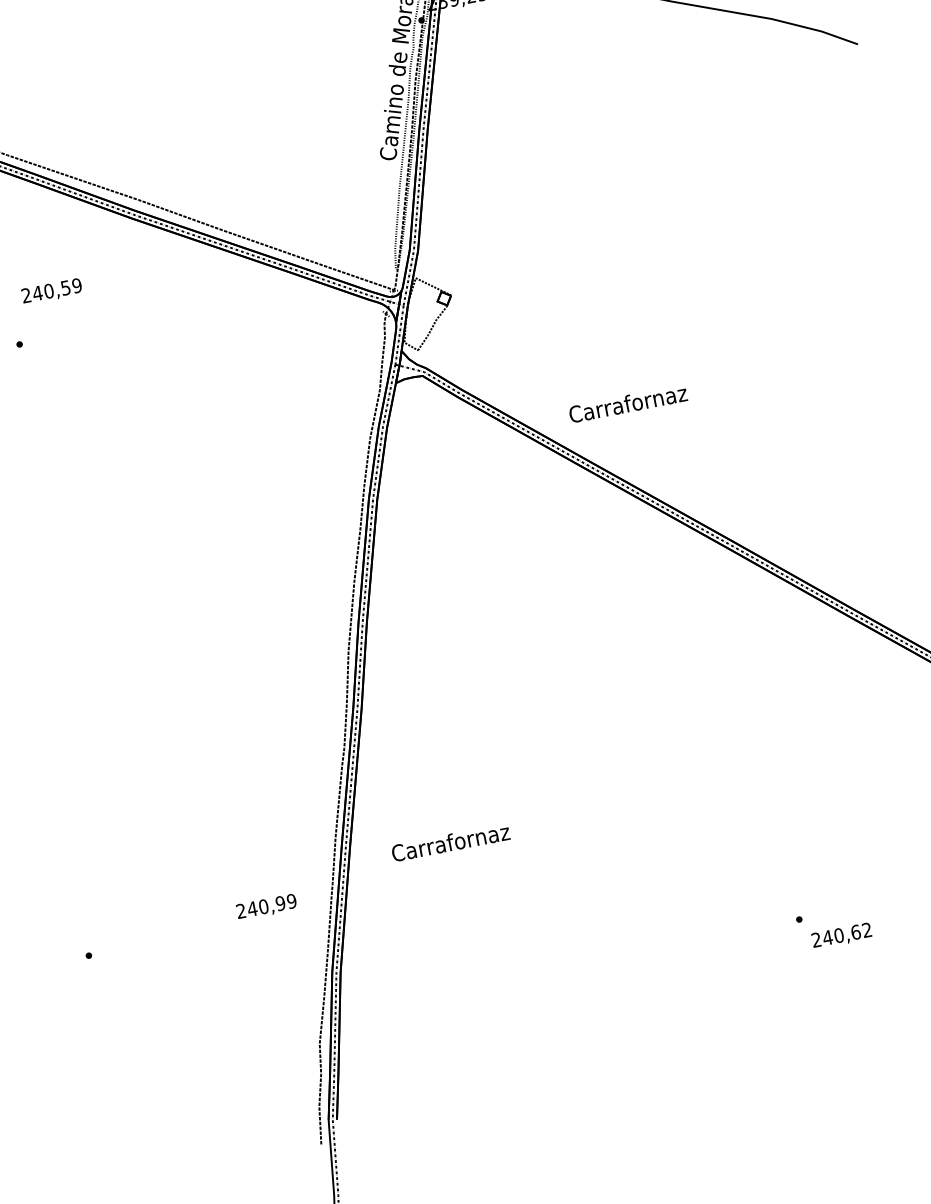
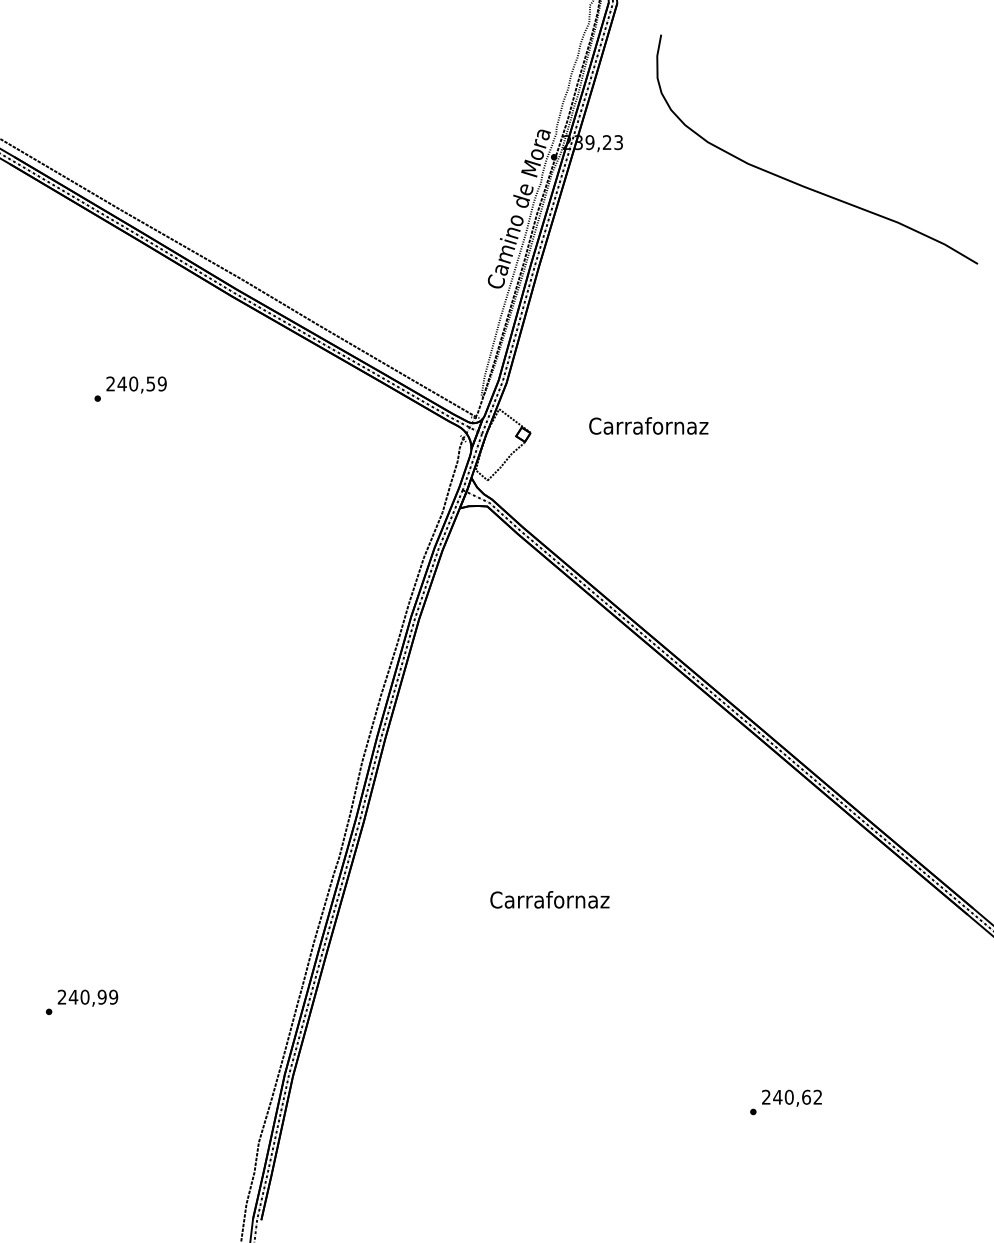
text: (51, 291) -> (136, 384), moved
text: (627, 403) -> (648, 425), moved
text: (450, 842) -> (549, 899), moved
text: (266, 906) -> (87, 997), moved
text: (841, 935) -> (791, 1097), moved

